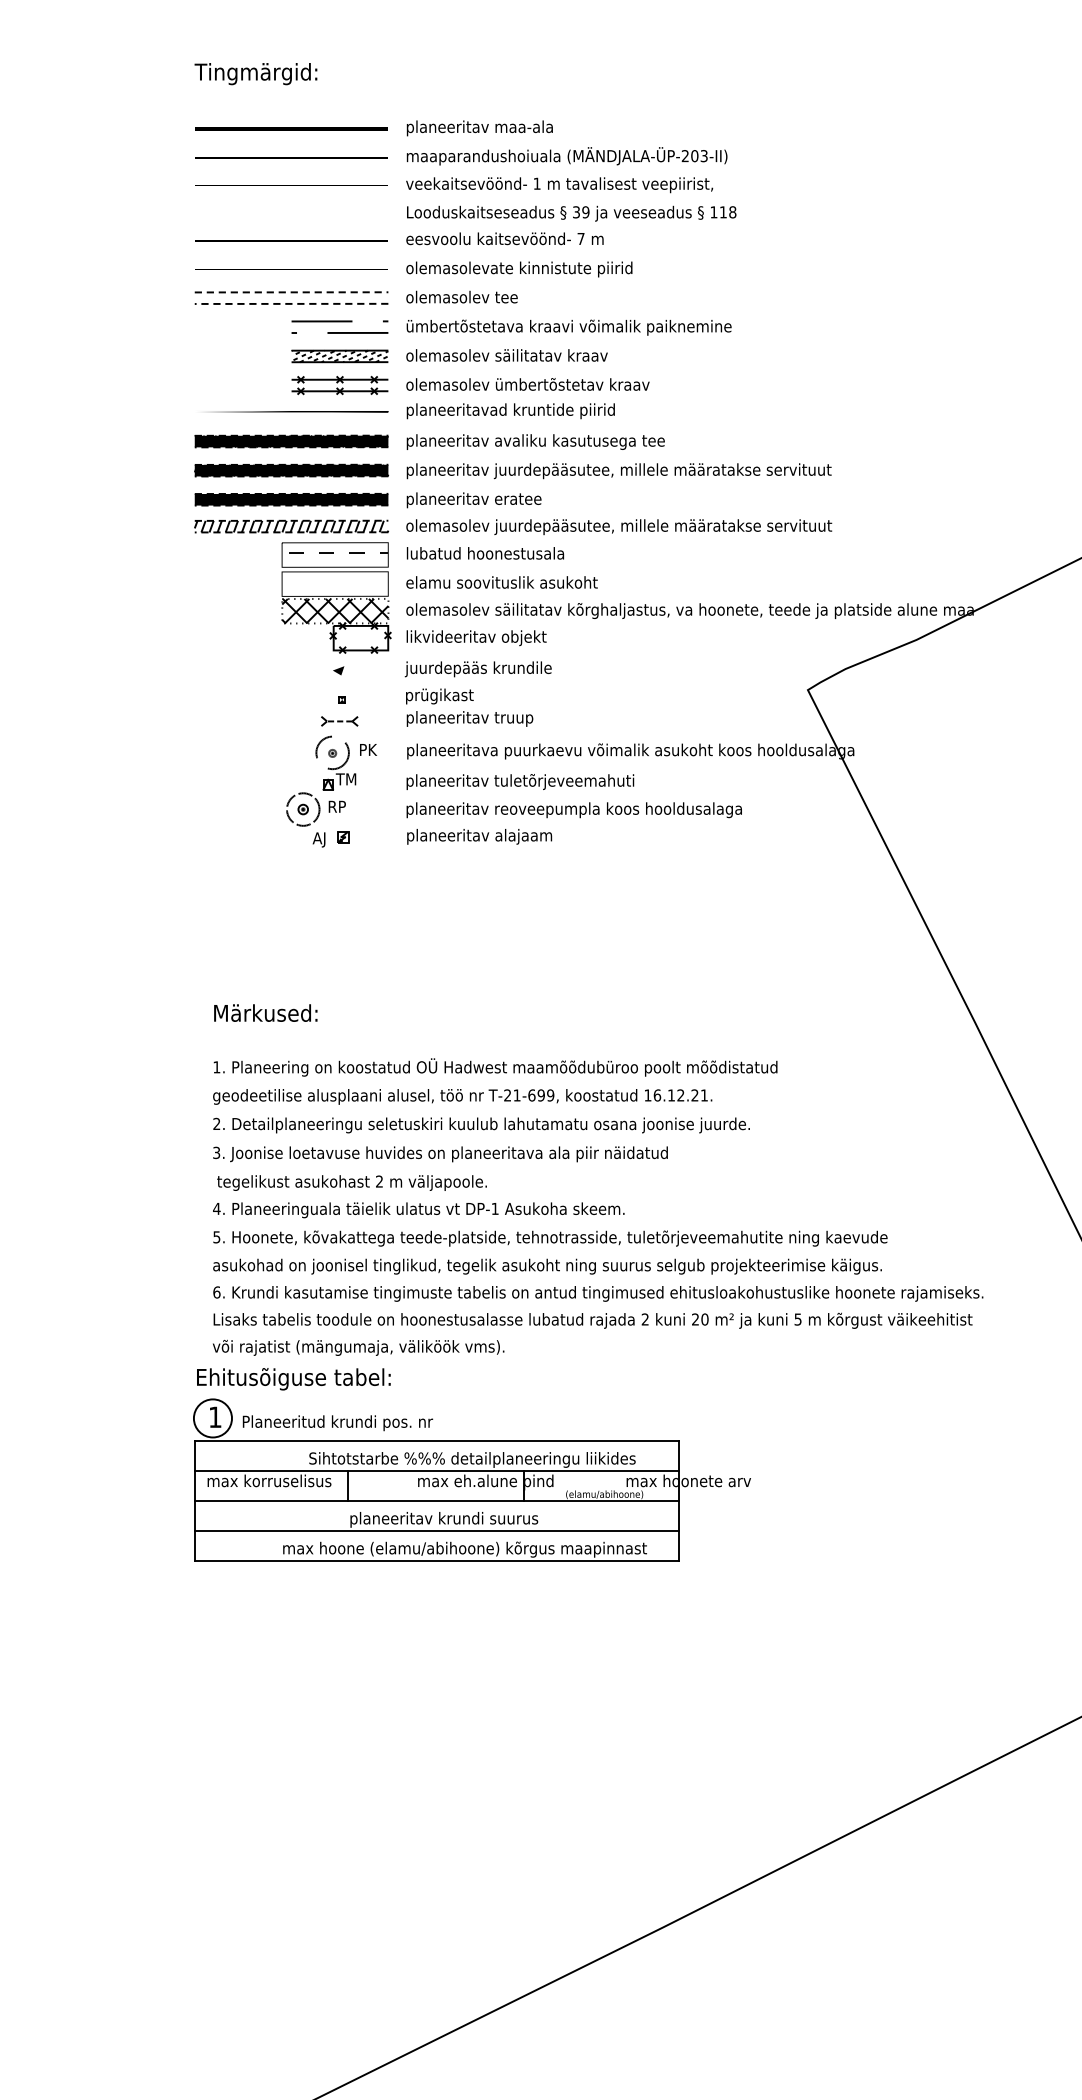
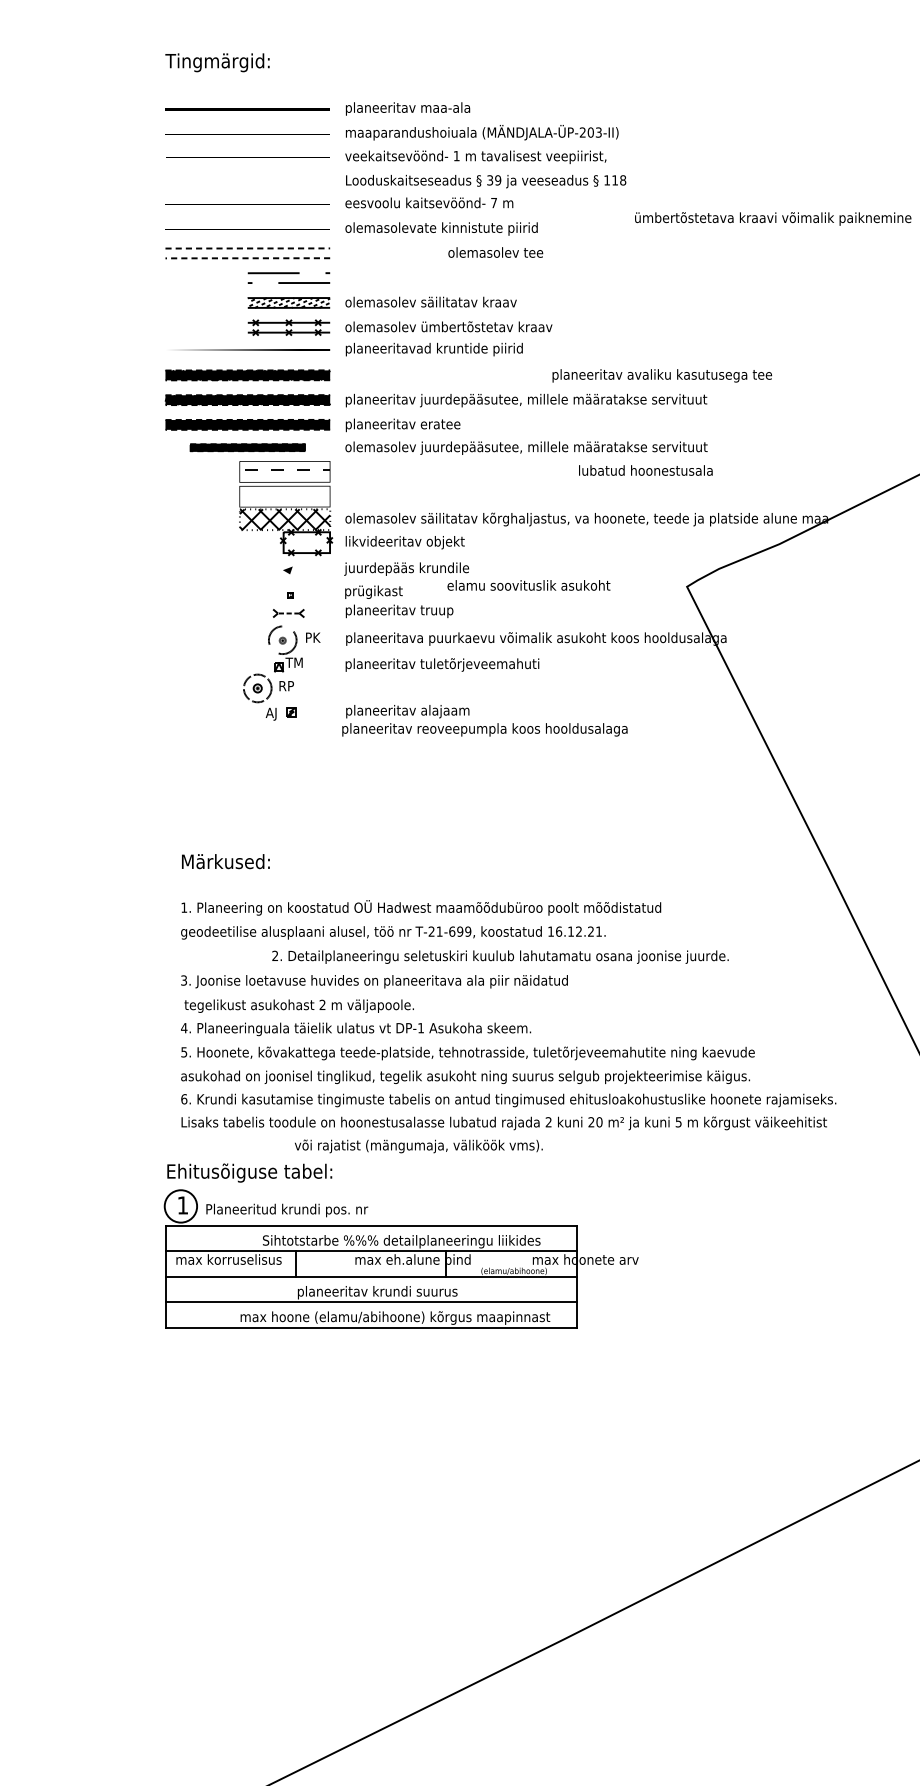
text: (461, 296) -> (495, 251), moved
text: (568, 327) -> (772, 218), moved
text: (535, 441) -> (662, 375), moved
part: (291, 526) -> (247, 447), size x0.7
text: (485, 553) -> (645, 470), moved
text: (501, 582) -> (528, 585), moved
text: (573, 810) -> (484, 730), moved
text: (481, 1125) -> (500, 957), moved
text: (358, 1347) -> (418, 1146), moved

